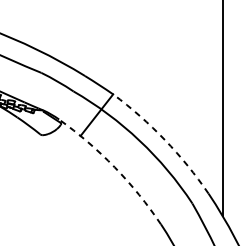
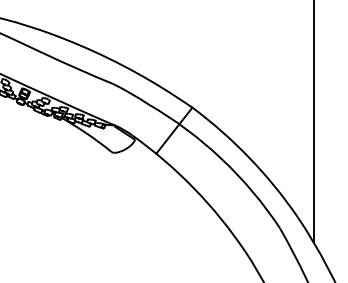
arc: (164, 140) -> (249, 158), dashed -> solid
arc: (115, 167) -> (194, 188), dashed -> solid

